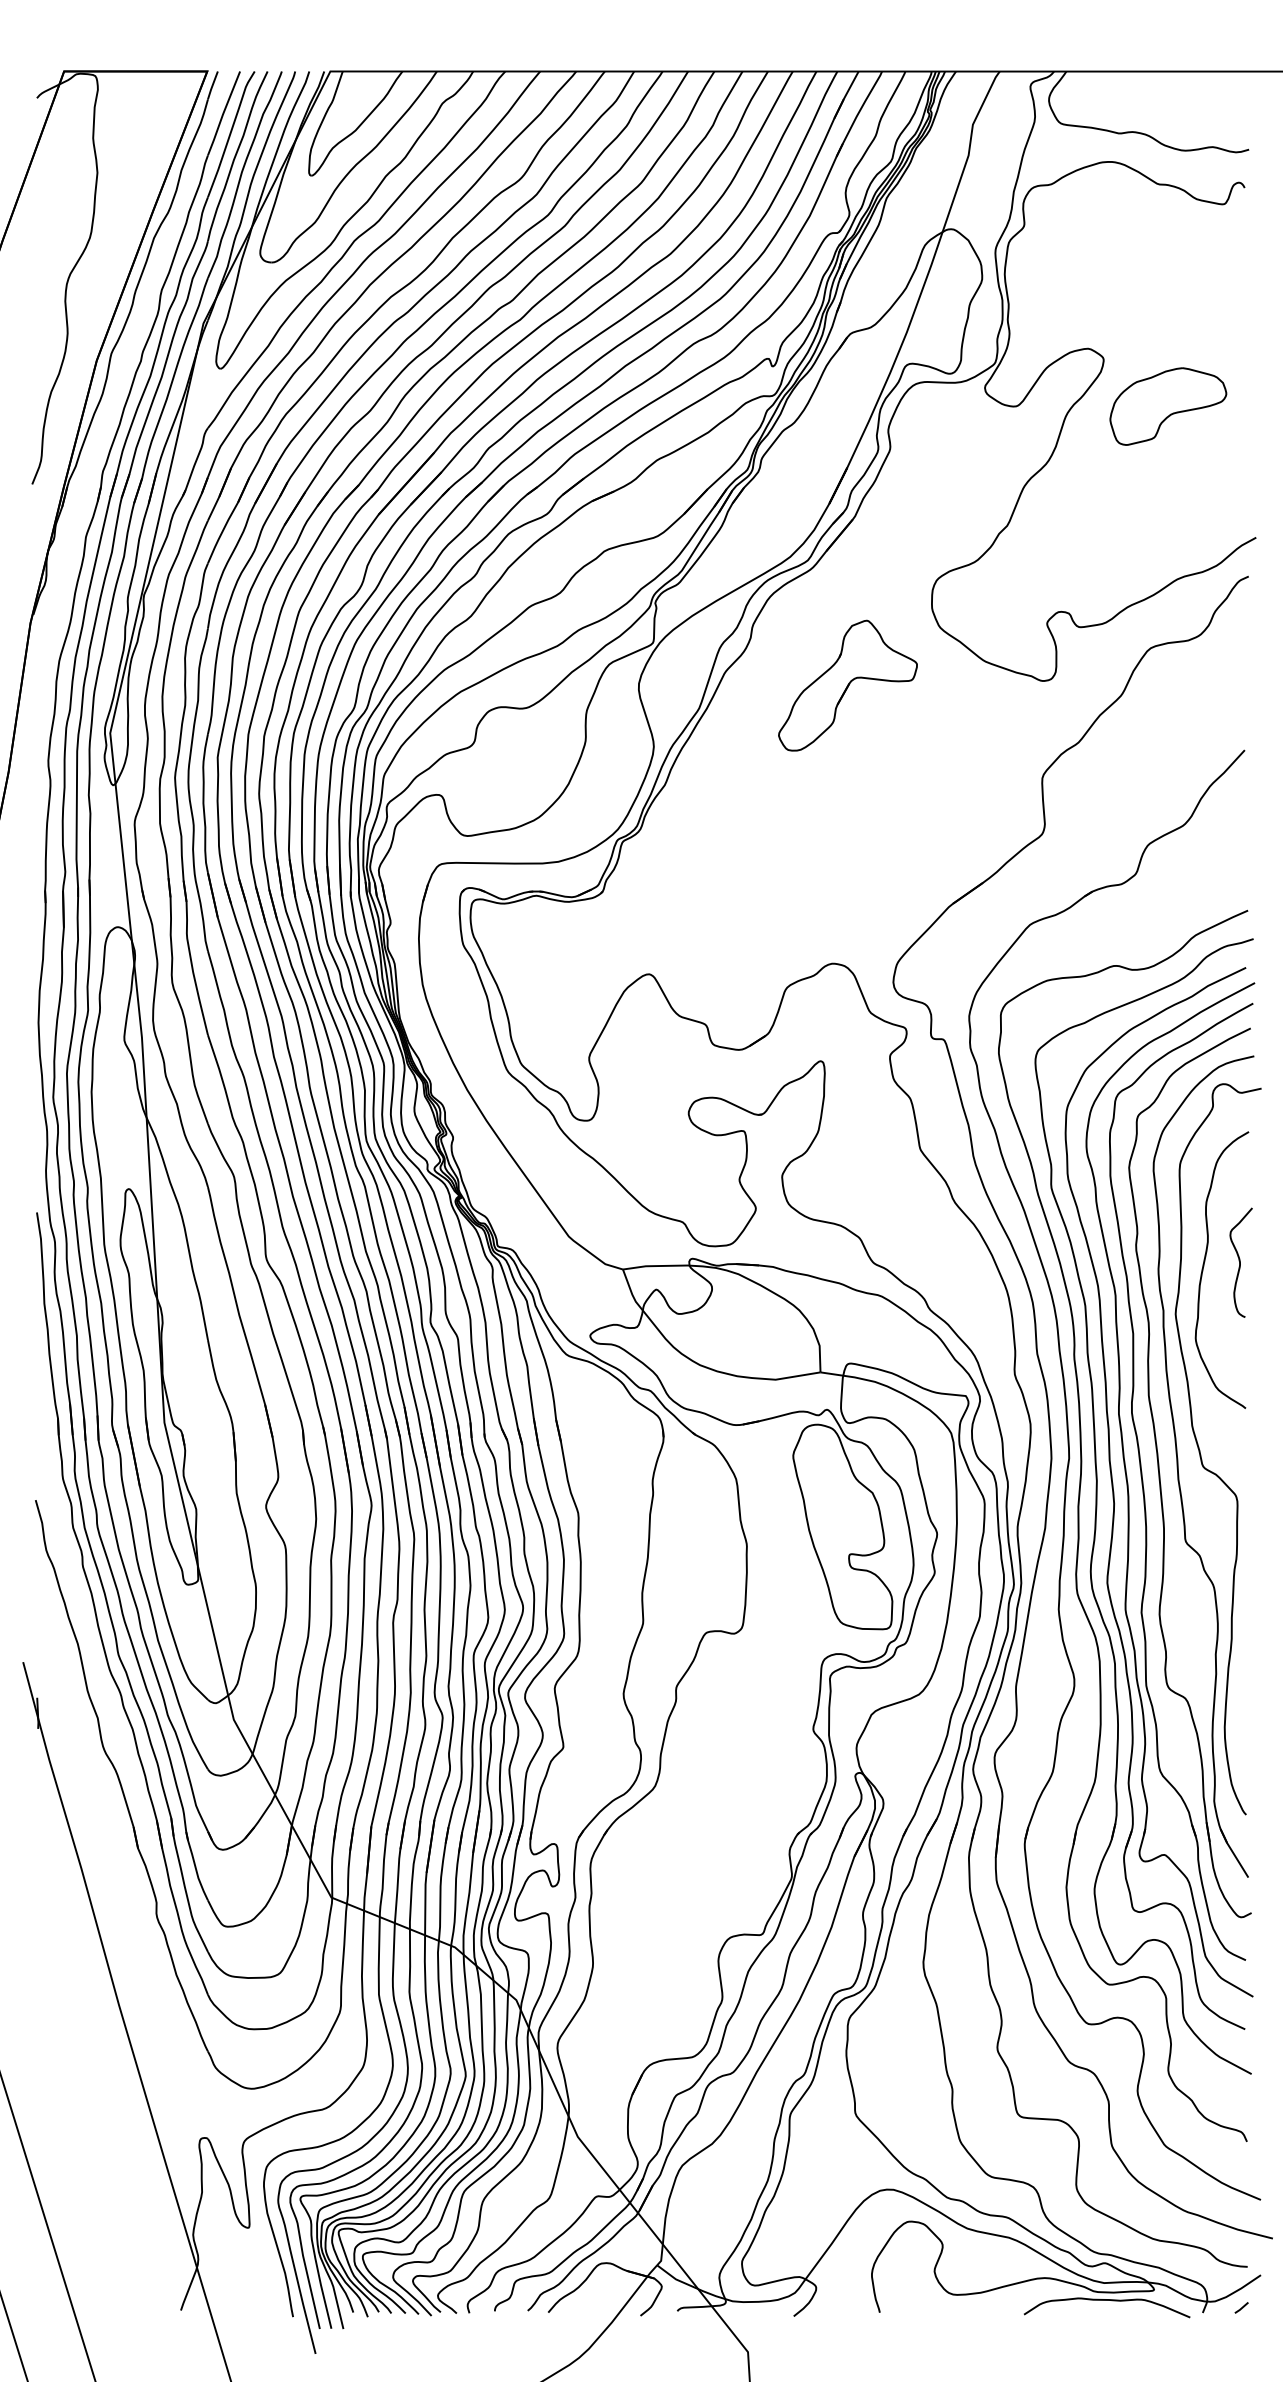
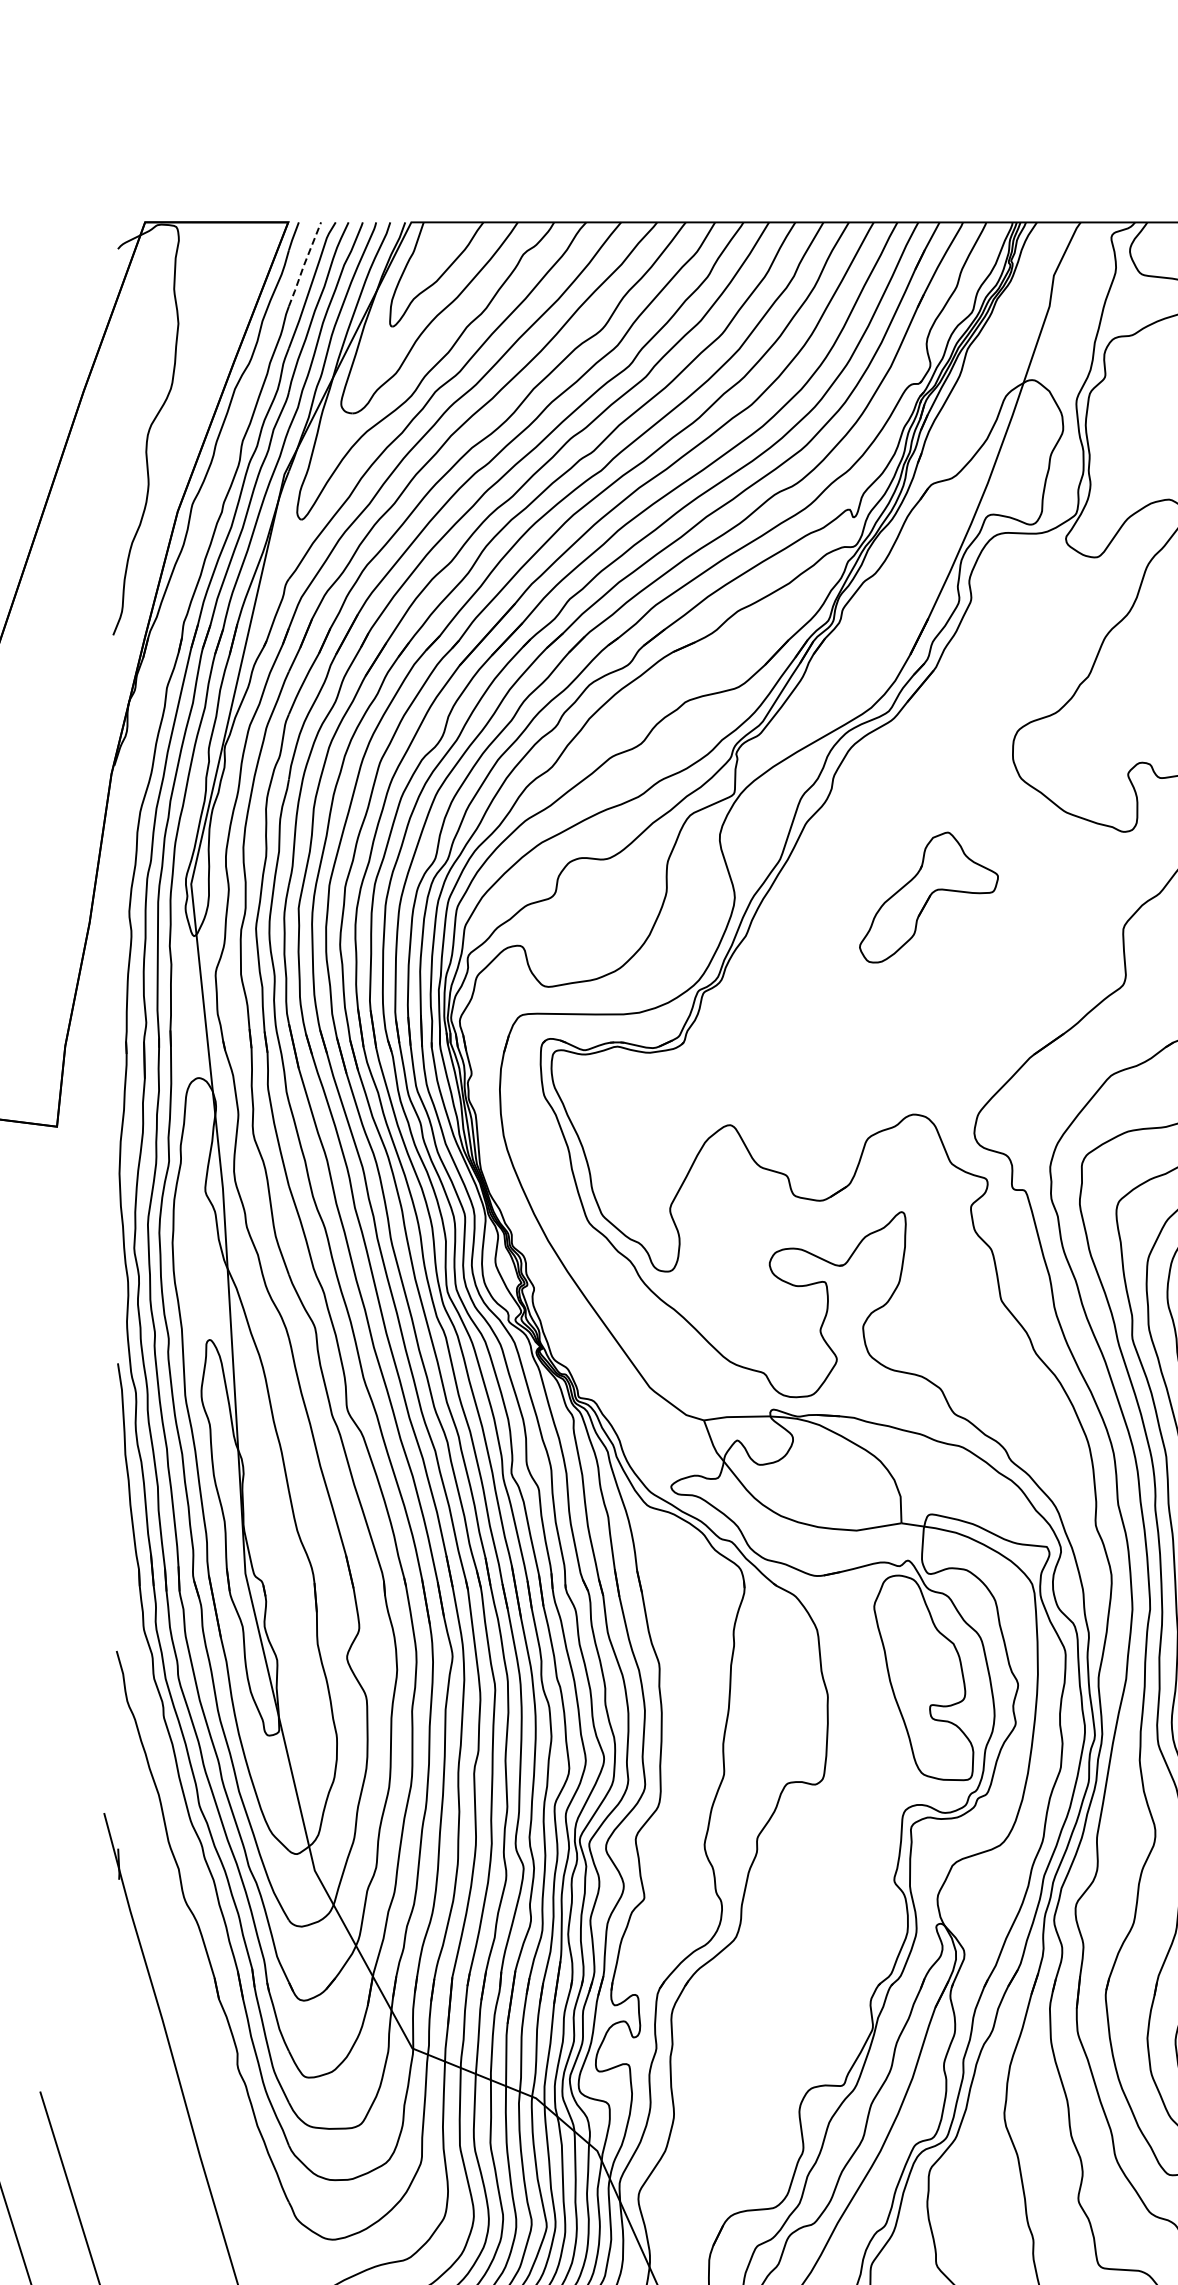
line: (223, 113) -> (304, 264), solid -> dashed
part: (847, 685) -> (928, 897), moved

